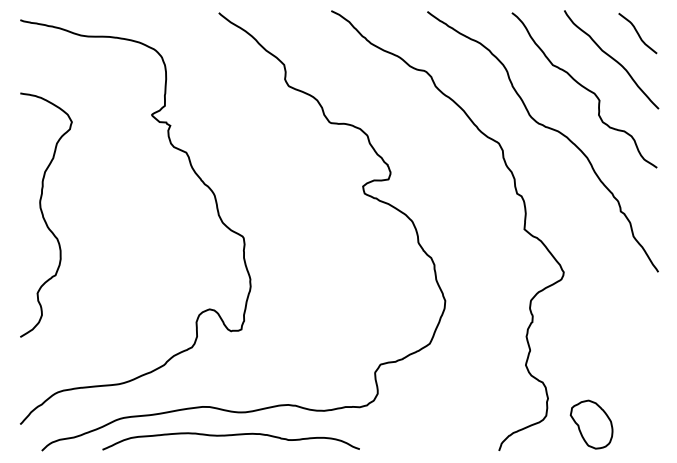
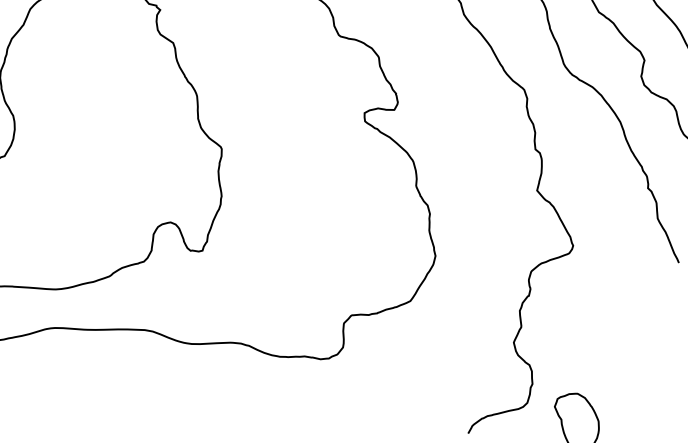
curve: (230, 436) -> (170, 368), removed

